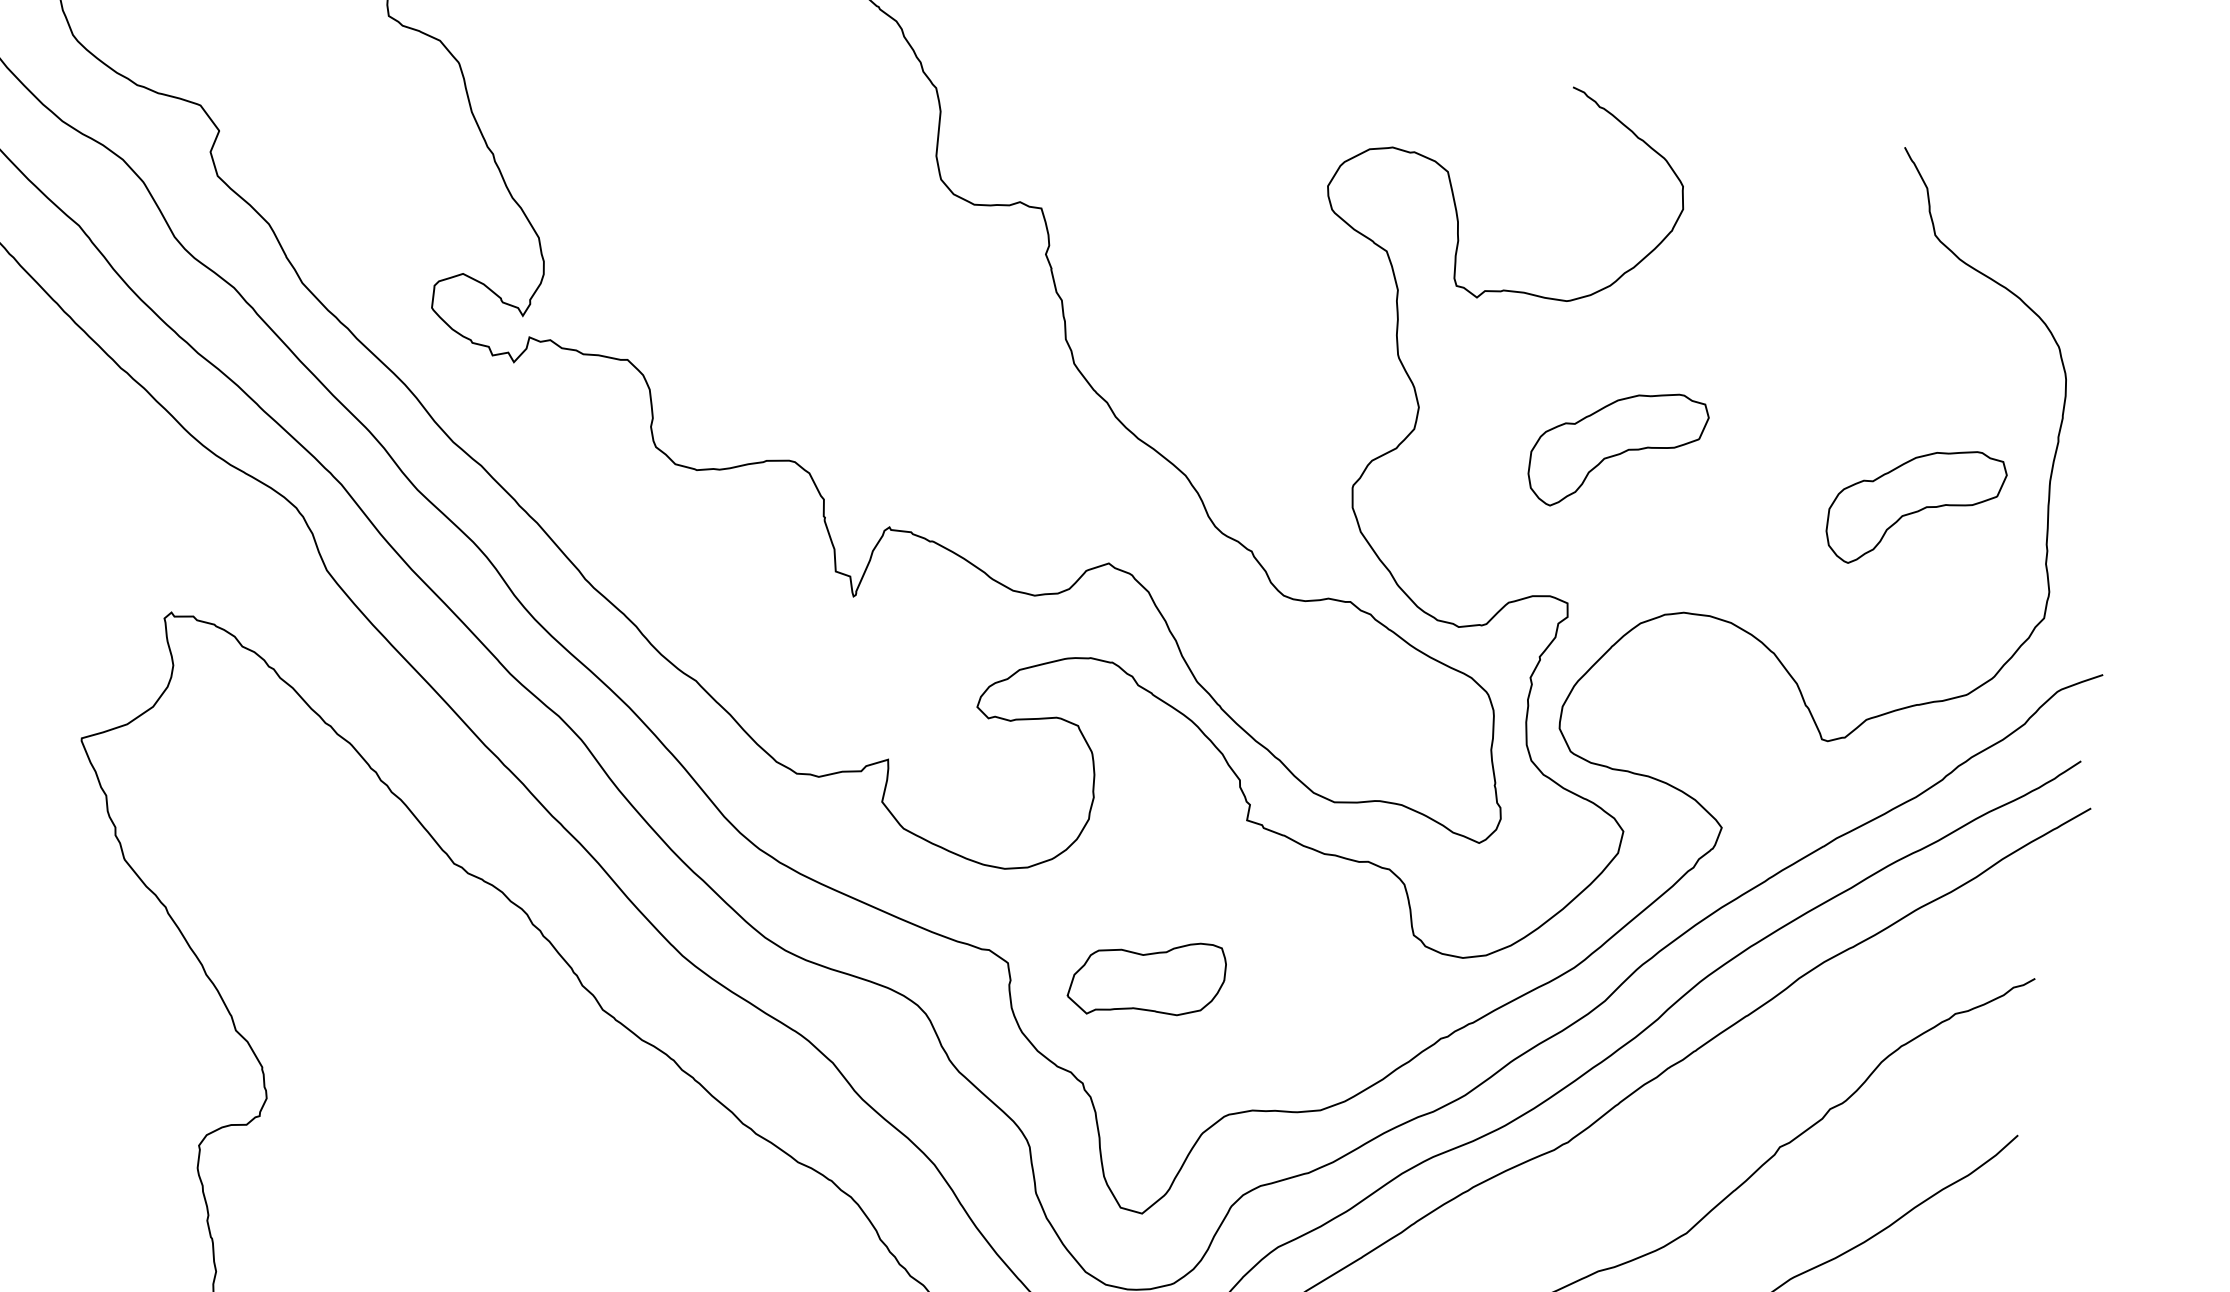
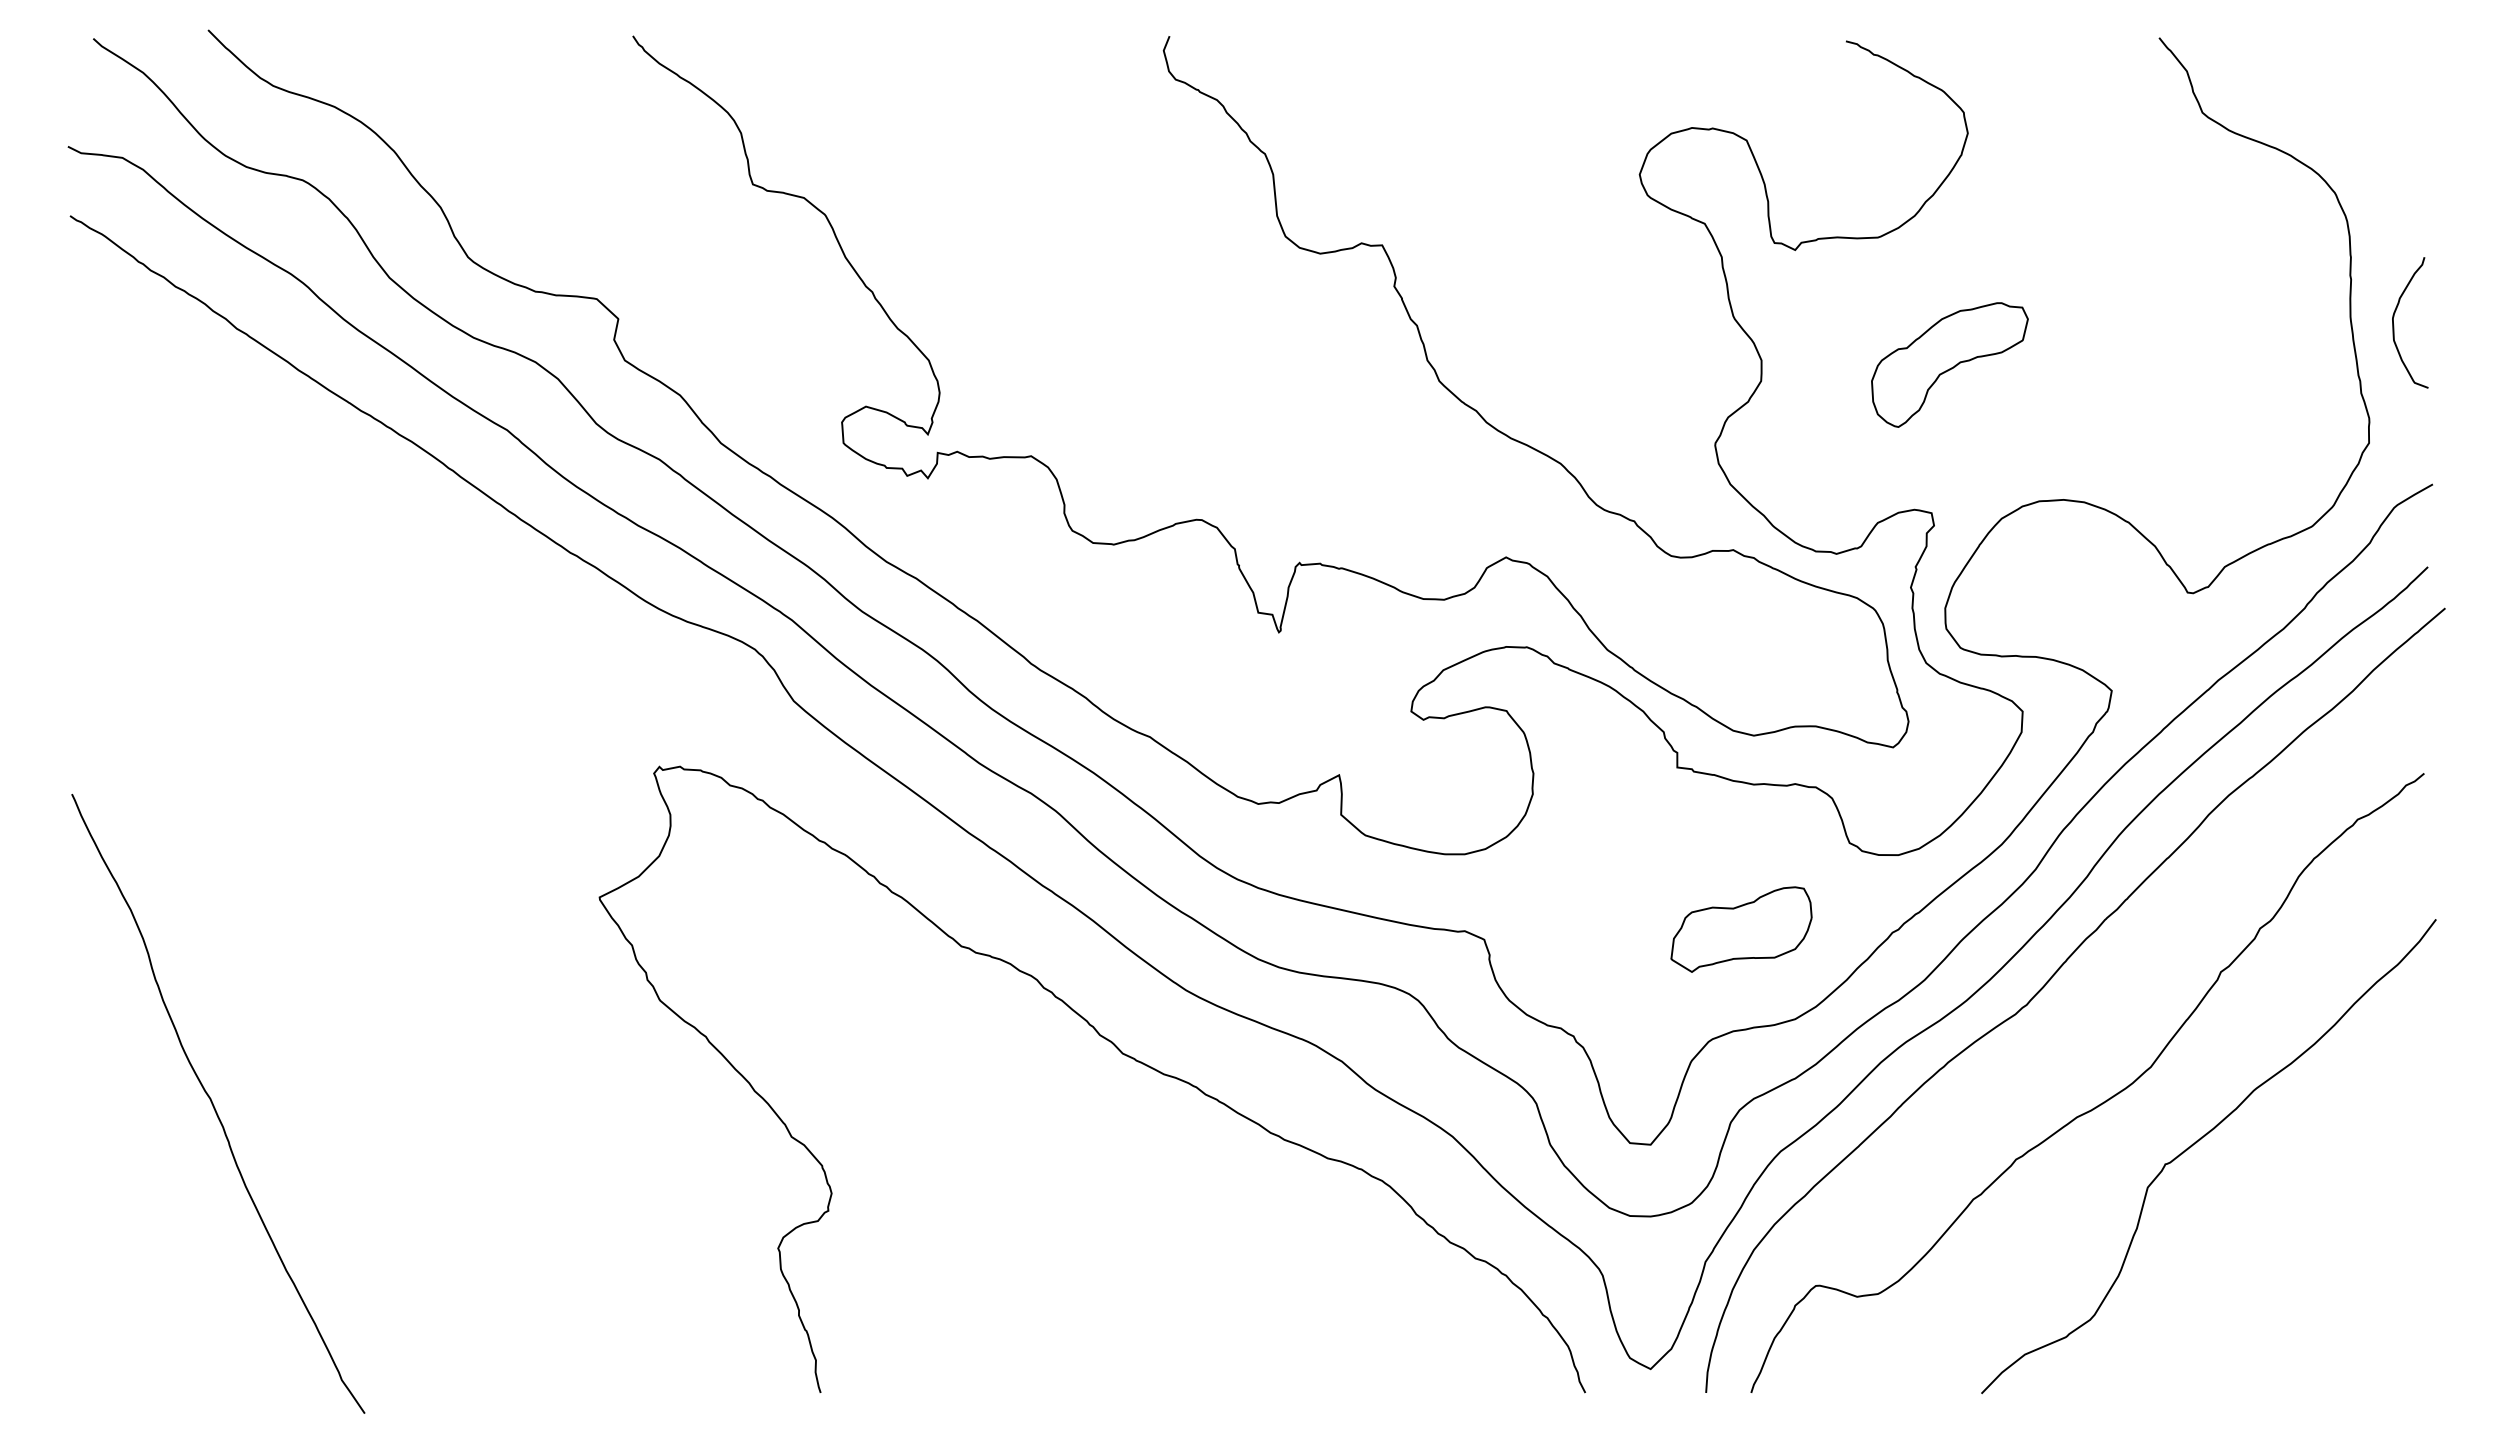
curve: (2094, 499) -> (2394, 325), added
part: (1914, 507) -> (2231, 364), removed
part: (1147, 978) -> (1741, 929), moved

